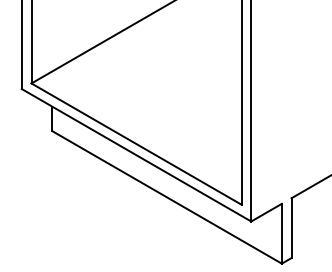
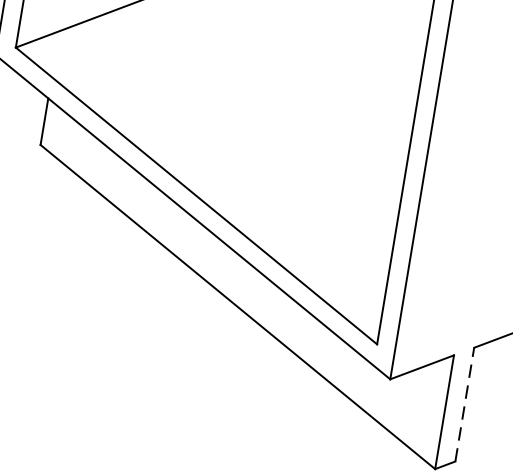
line: (291, 228) -> (464, 405), solid -> dashed

